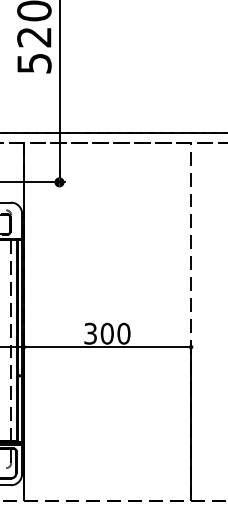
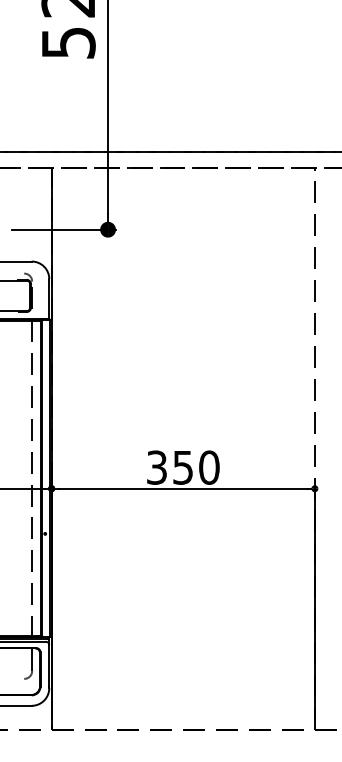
text: (106, 333) -> (181, 467), 300 -> 350

